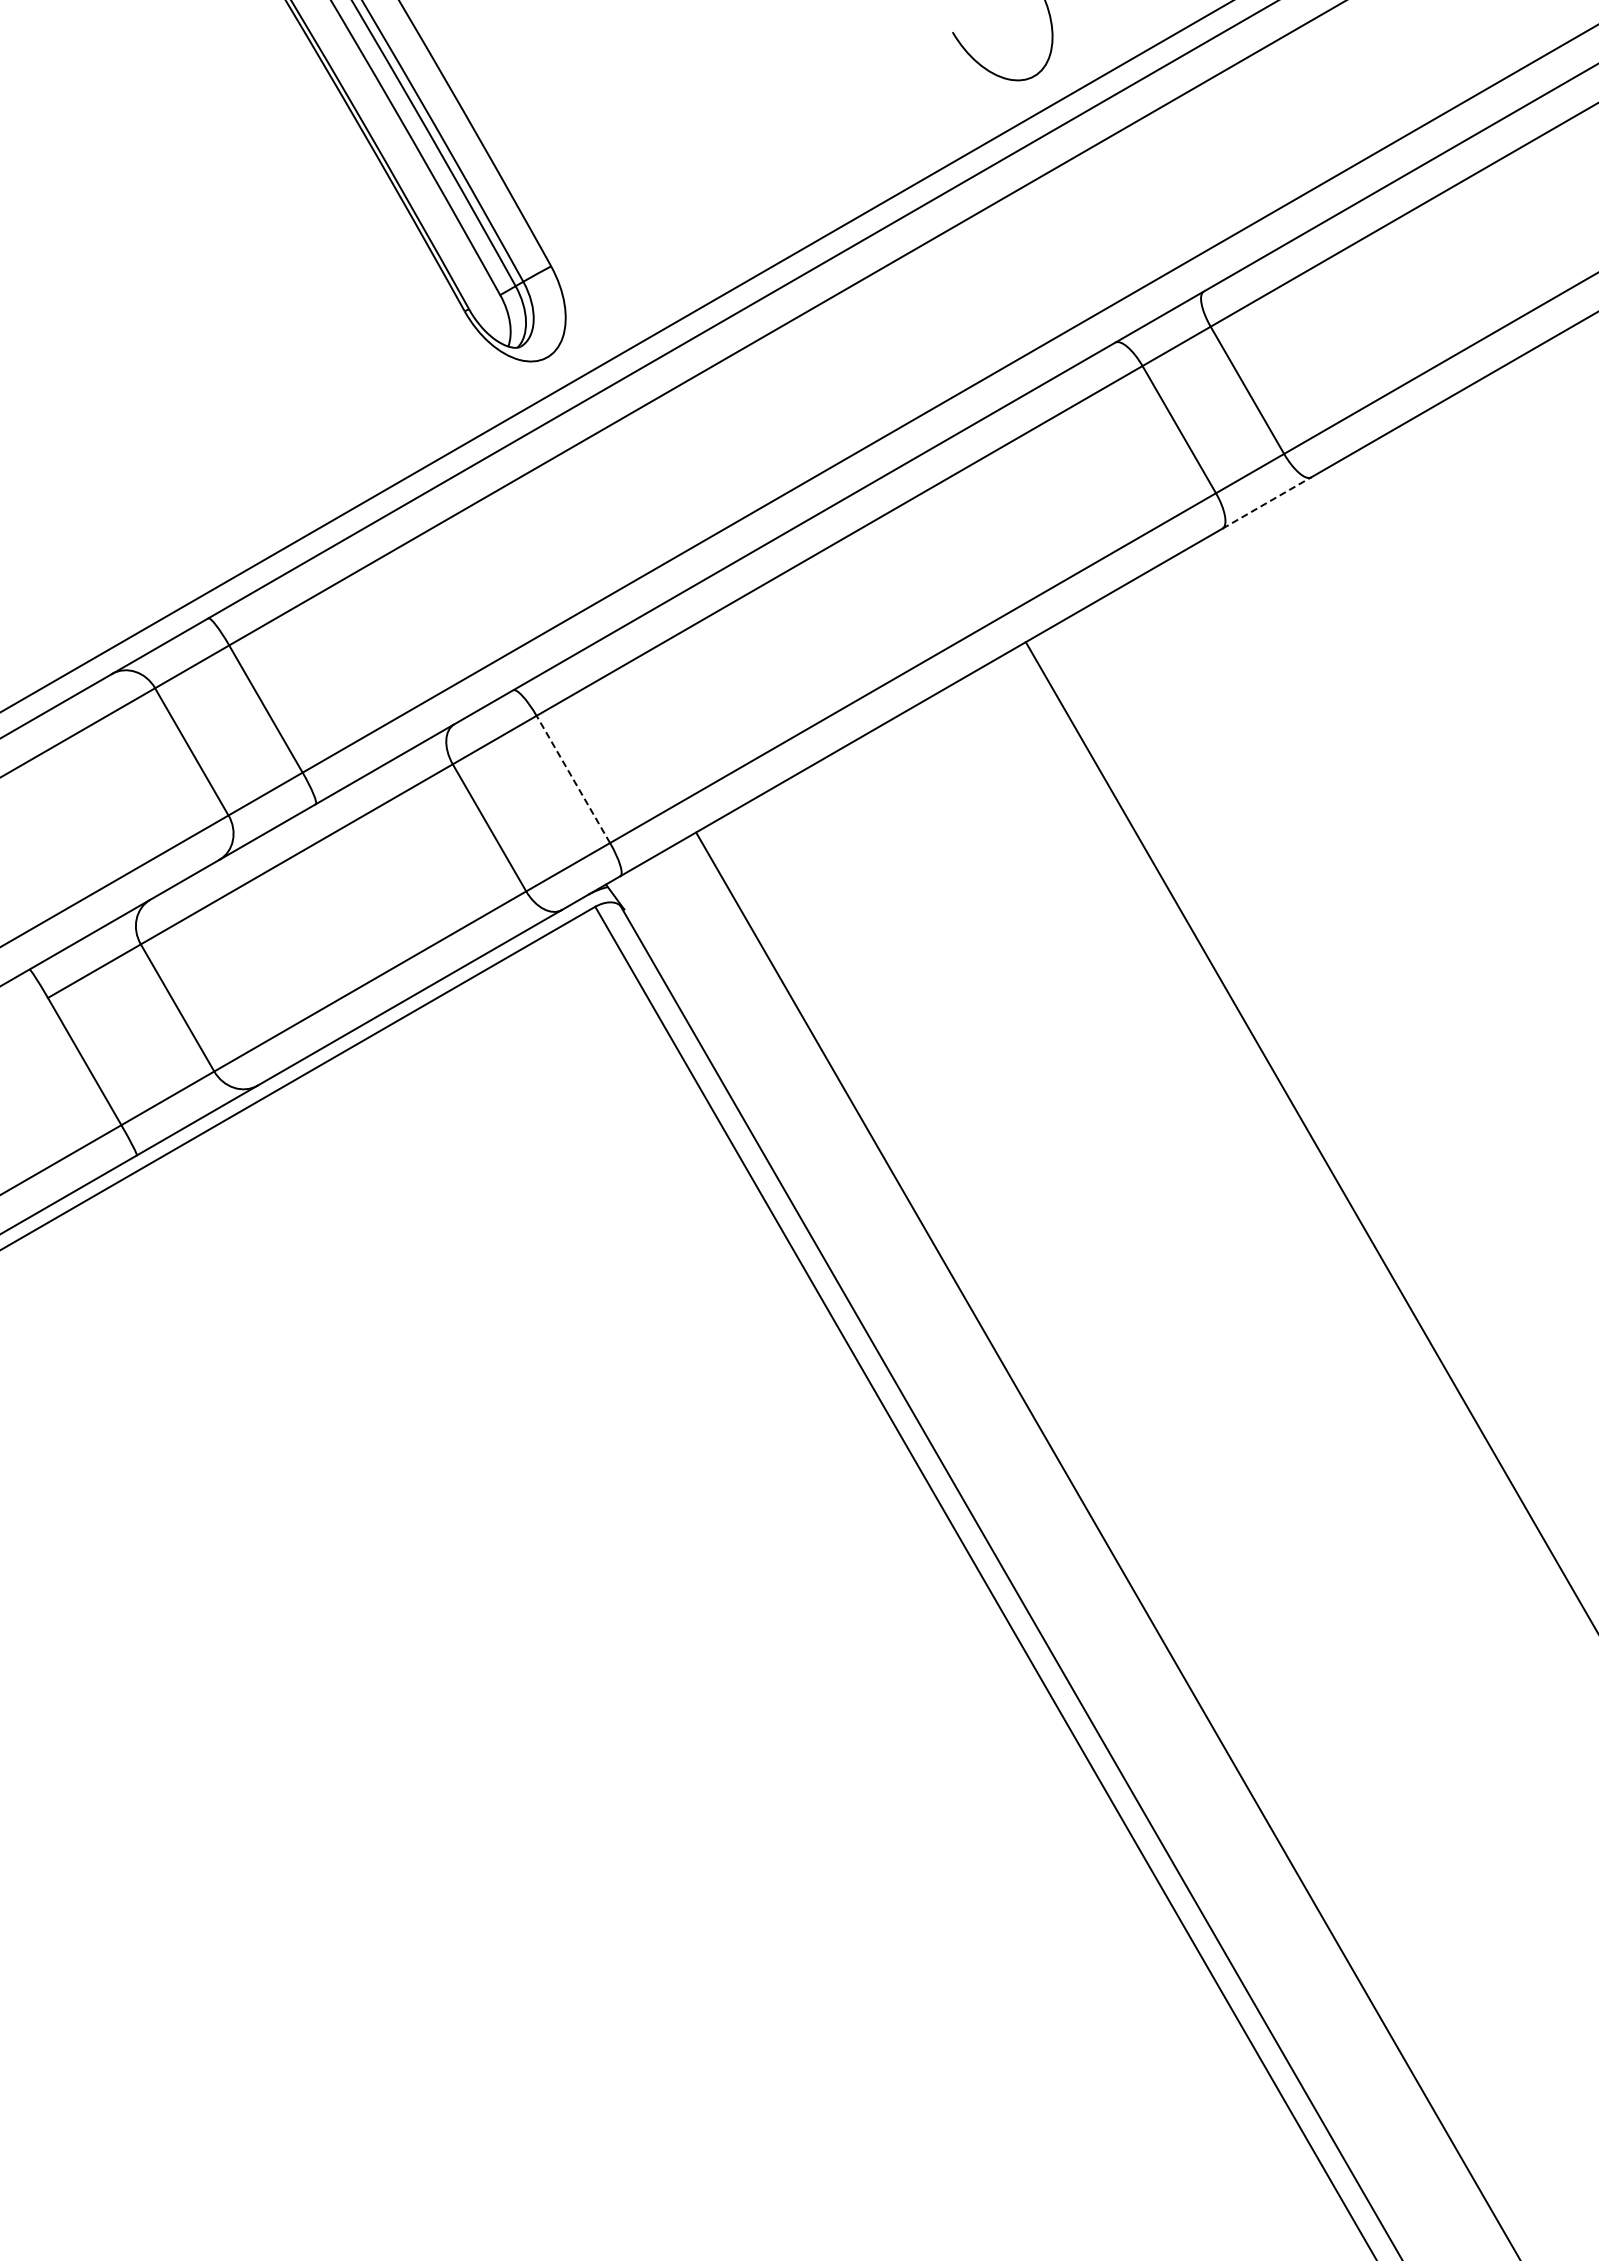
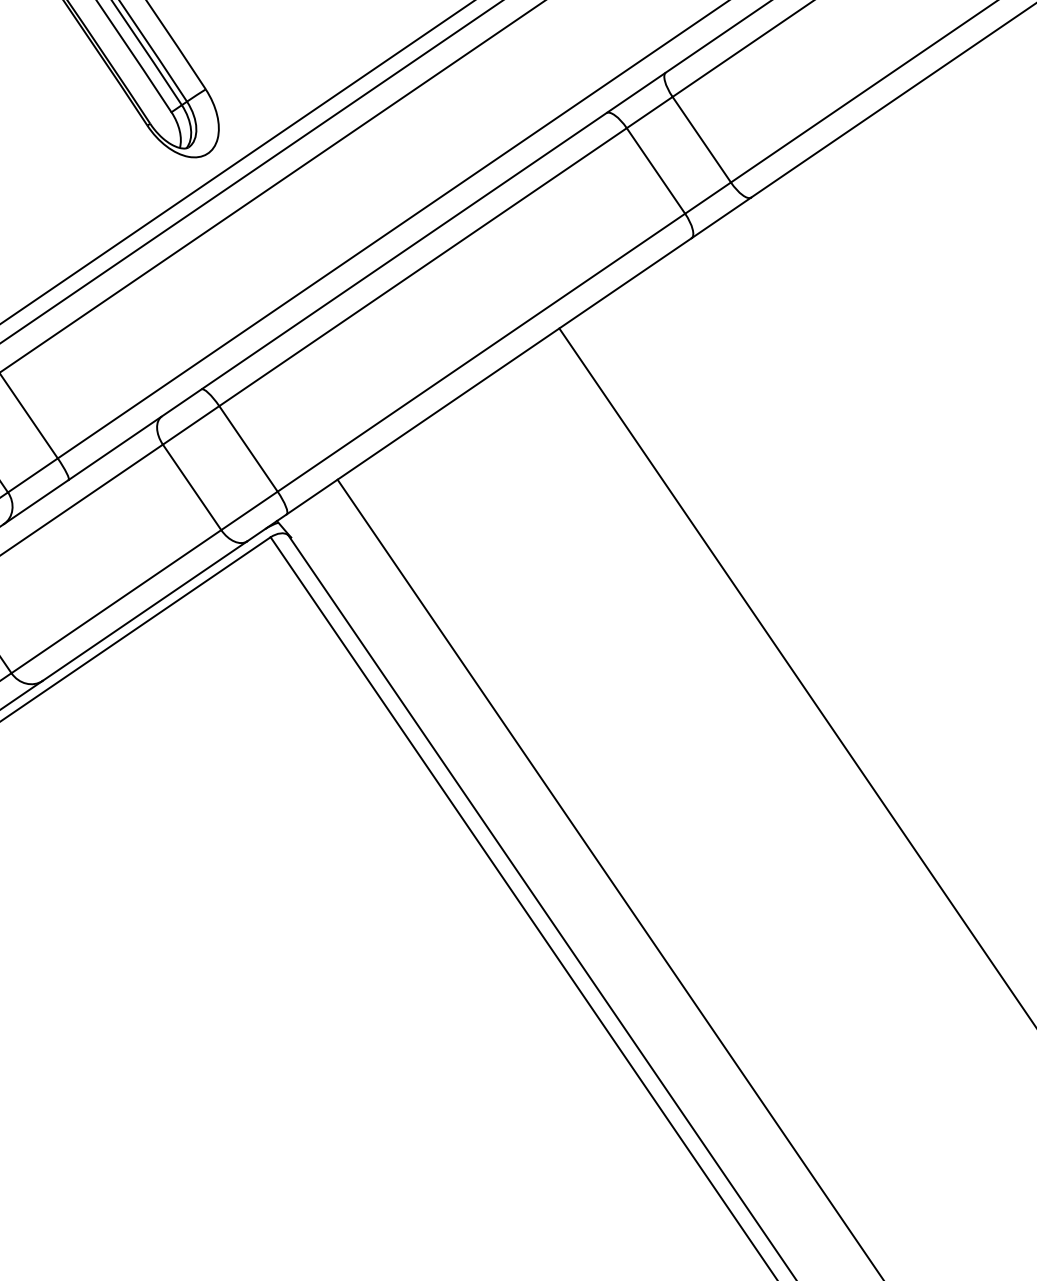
line: (1267, 502) -> (721, 217), dashed -> solid
line: (573, 779) -> (248, 448), dashed -> solid

